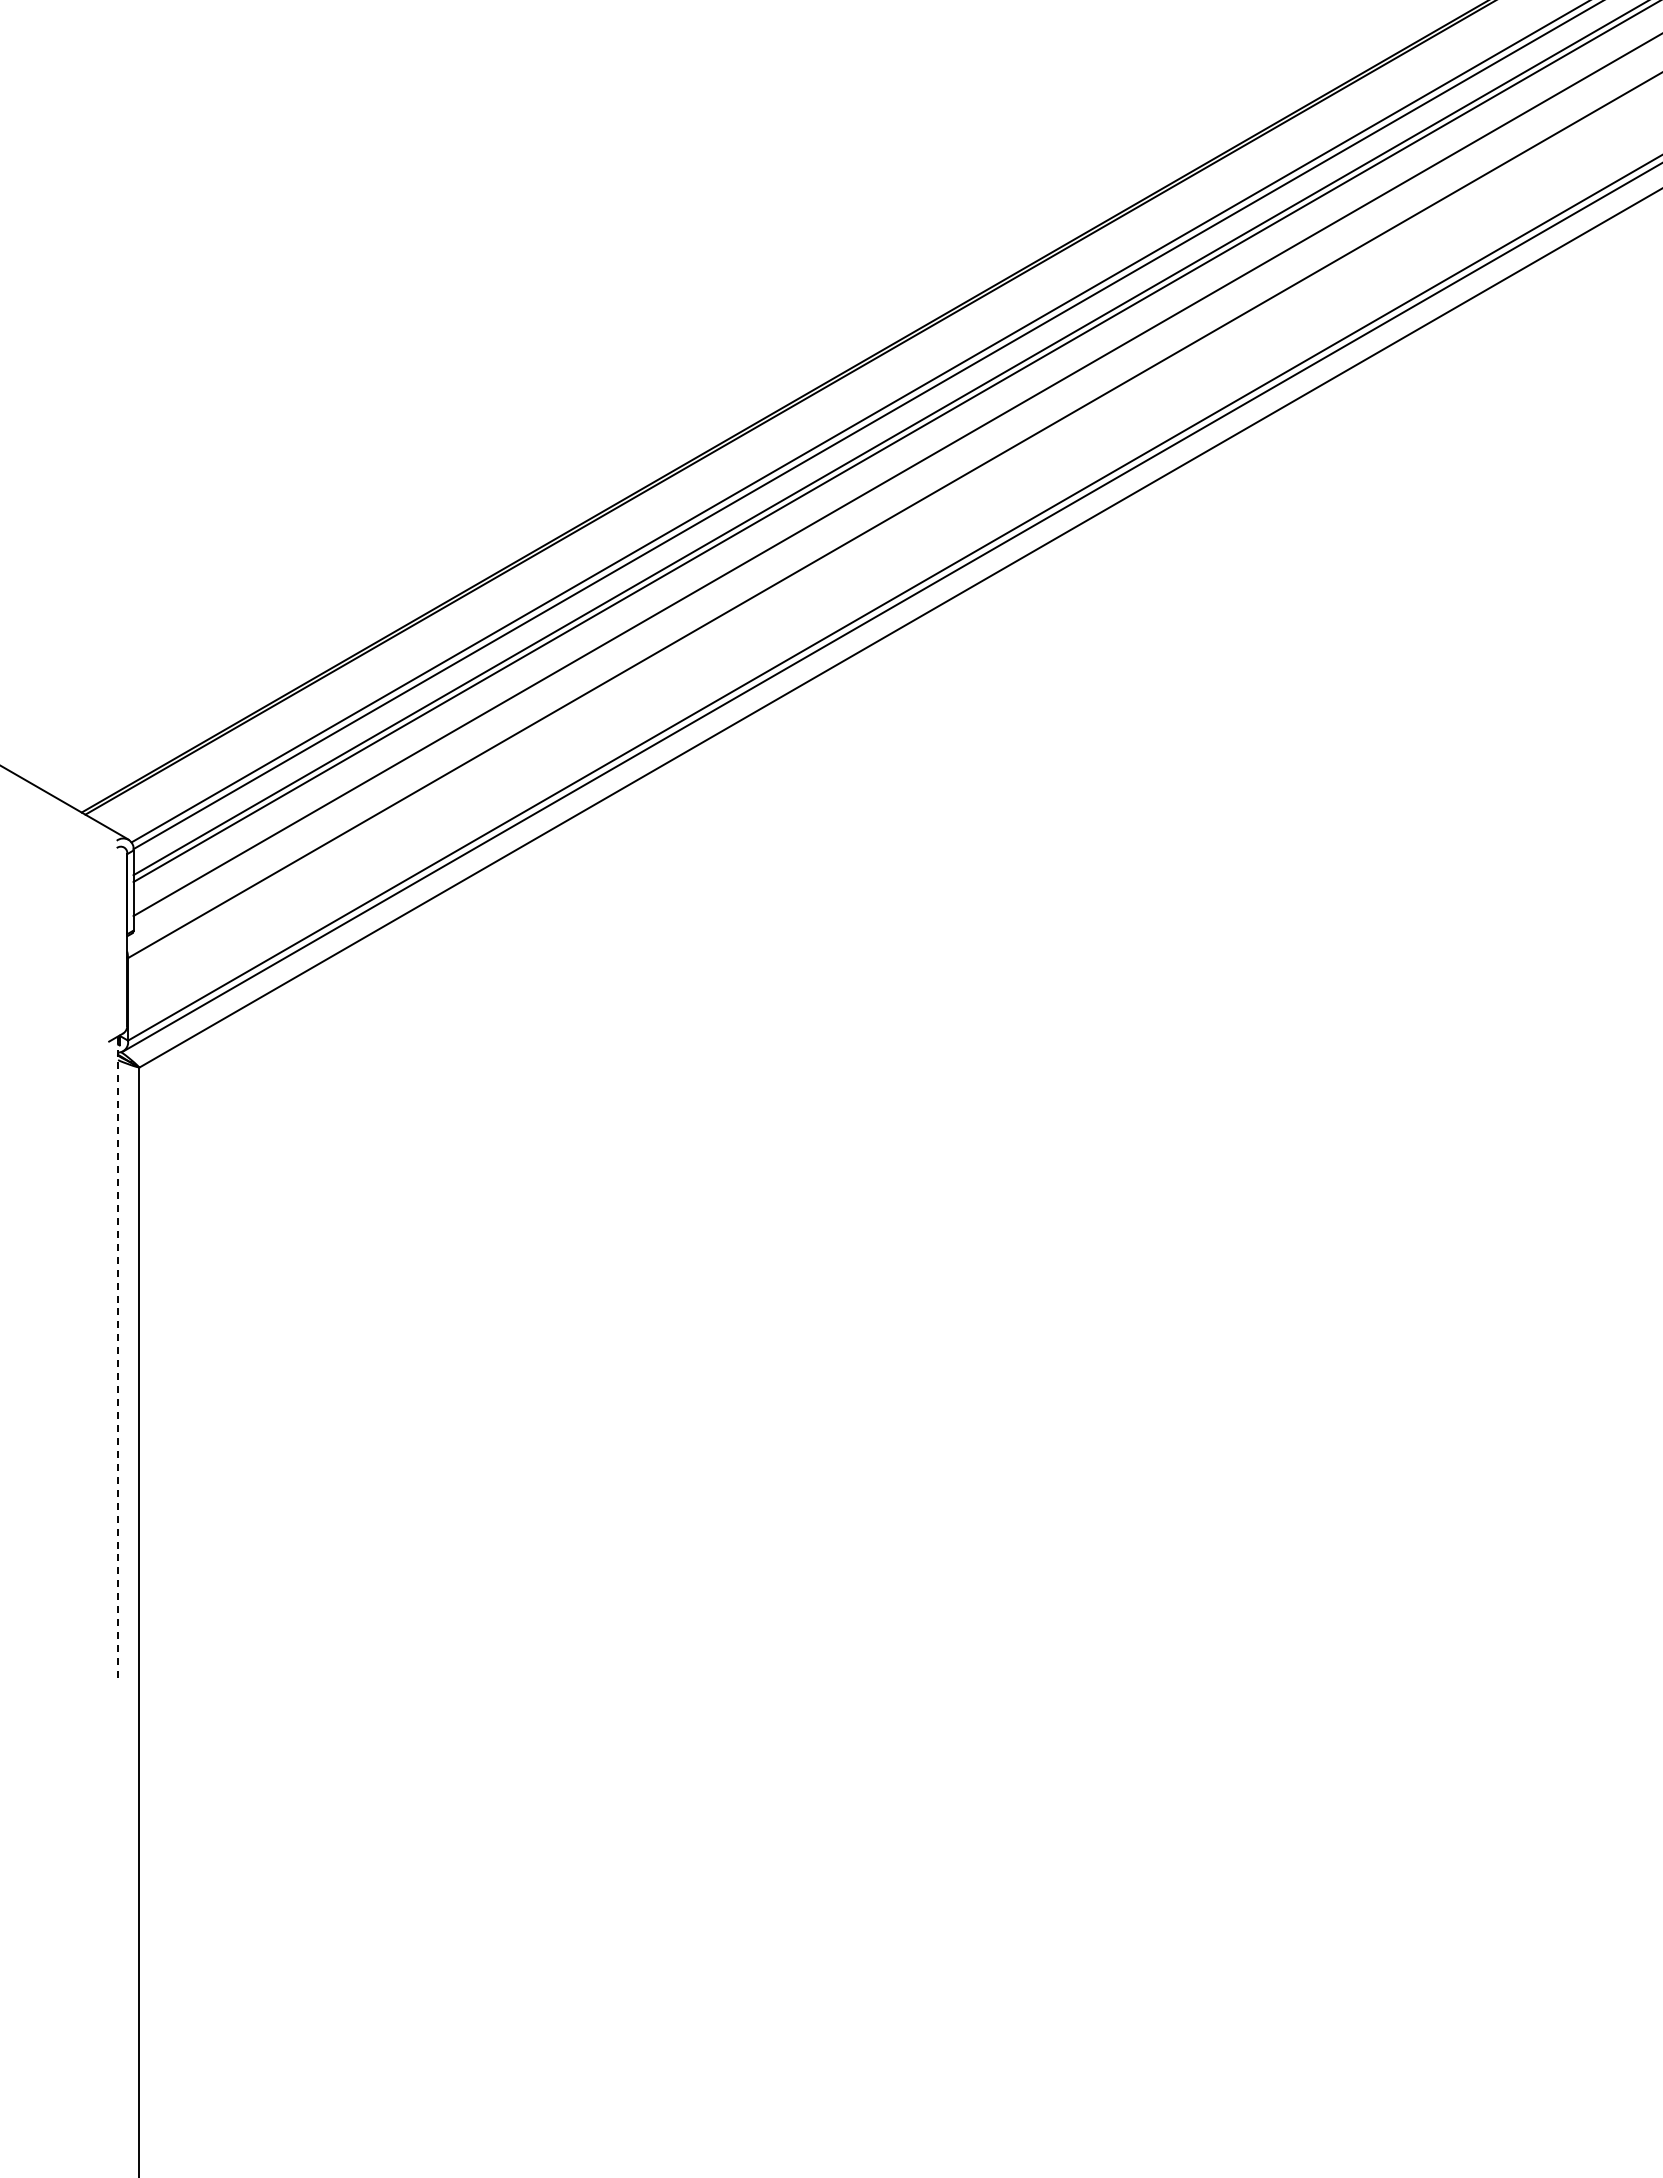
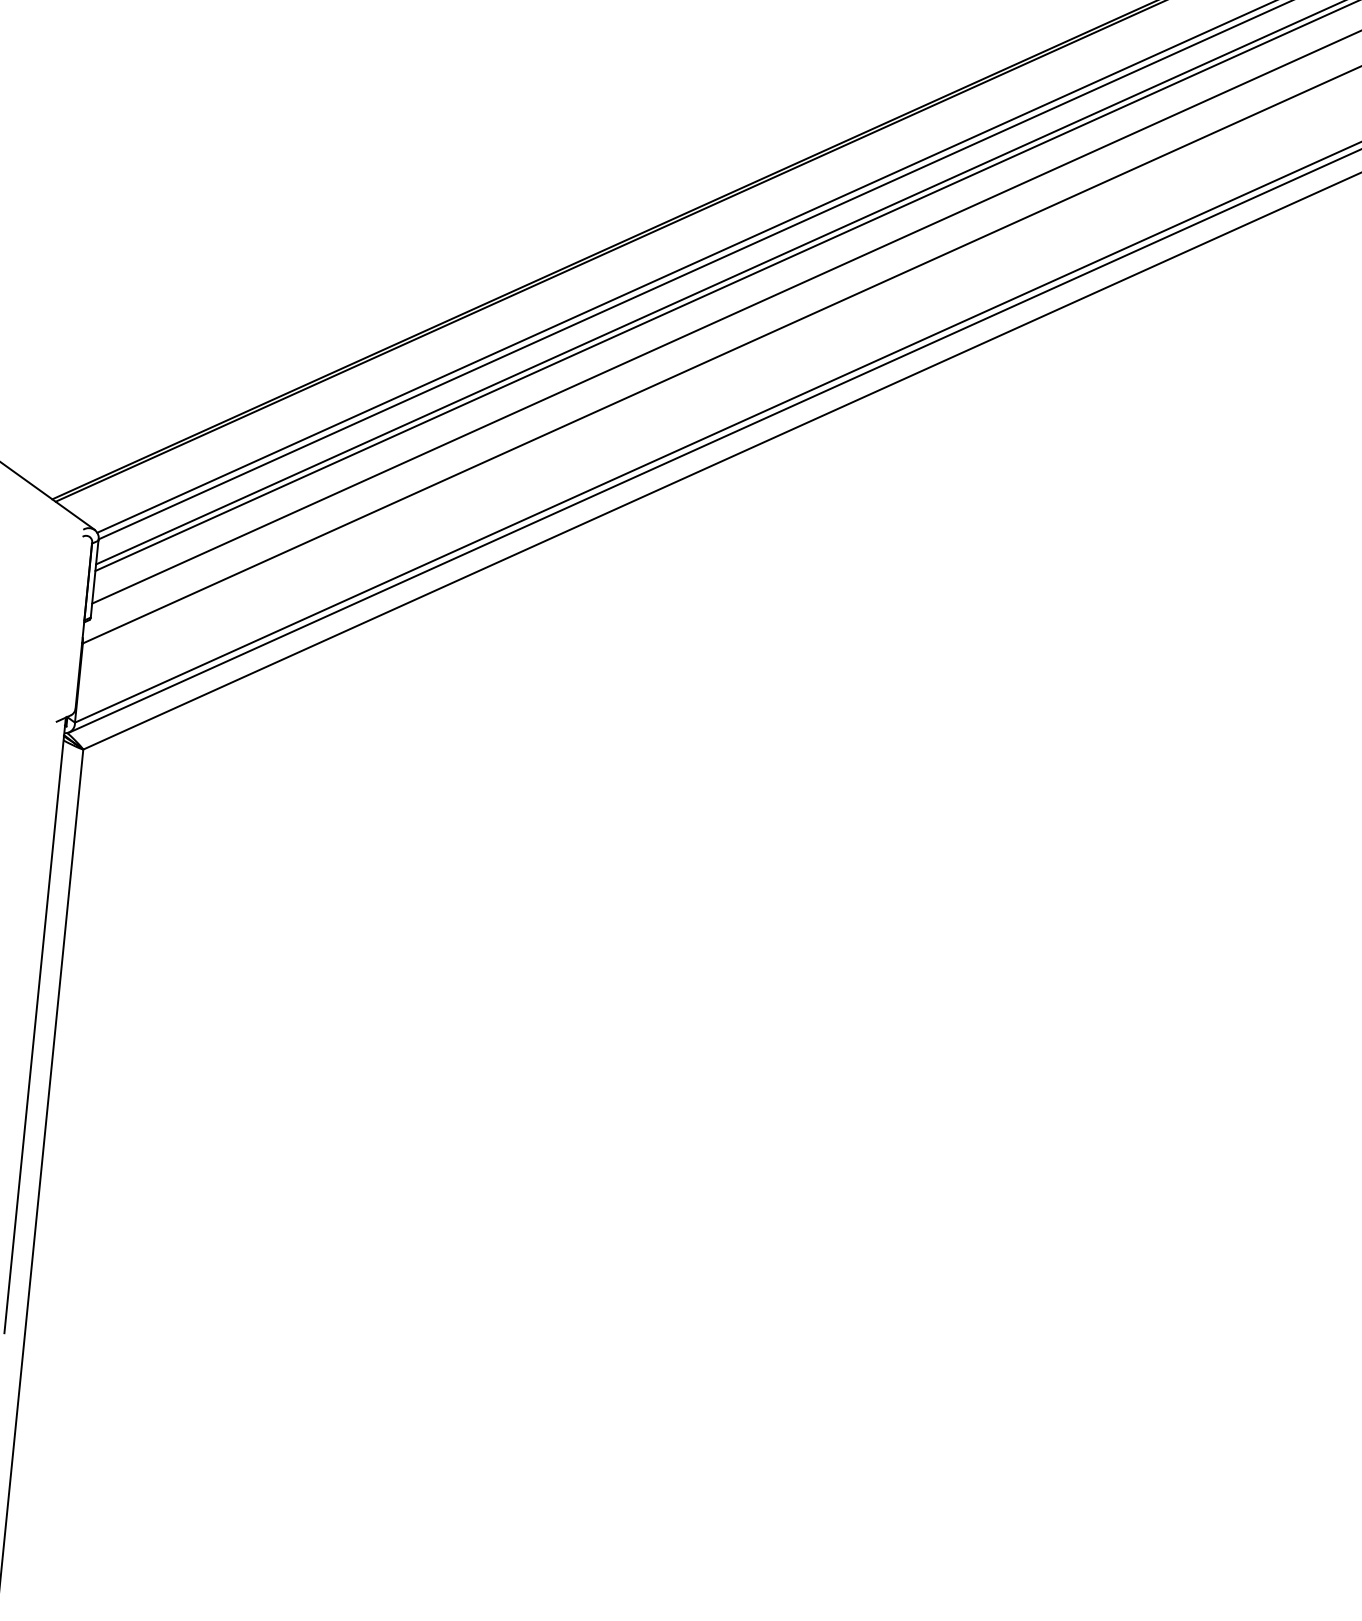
line: (118, 1357) -> (35, 1025), dashed -> solid

